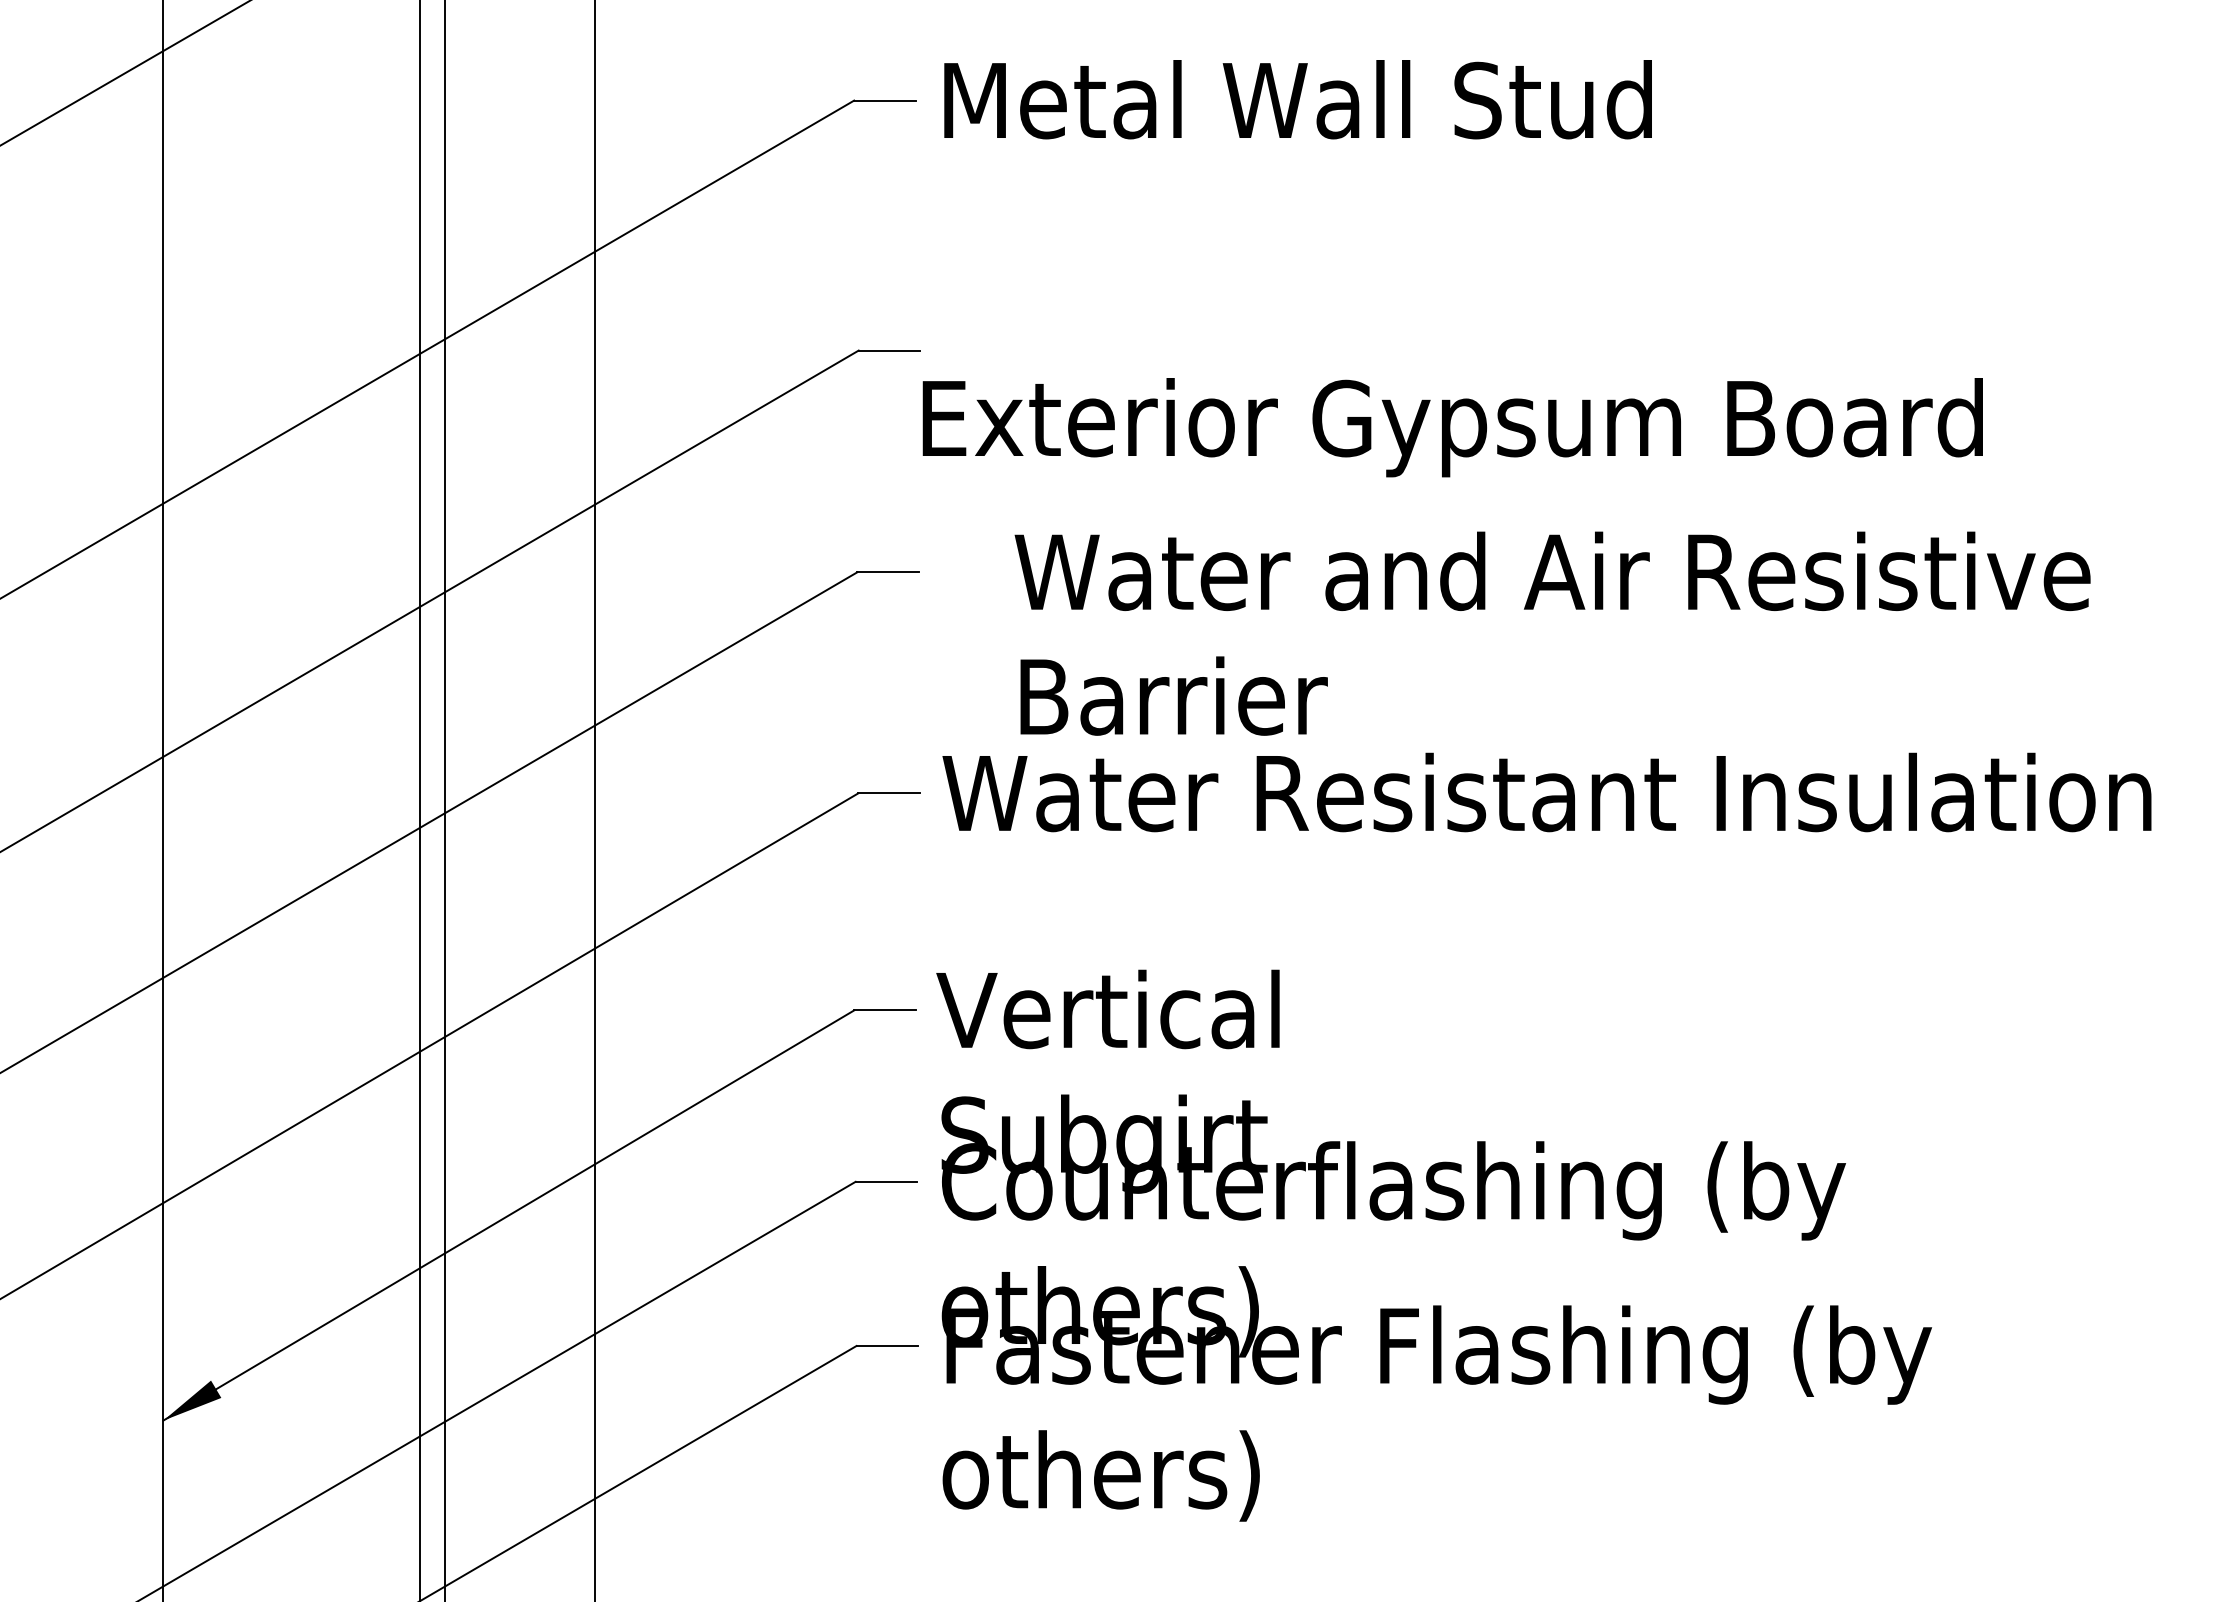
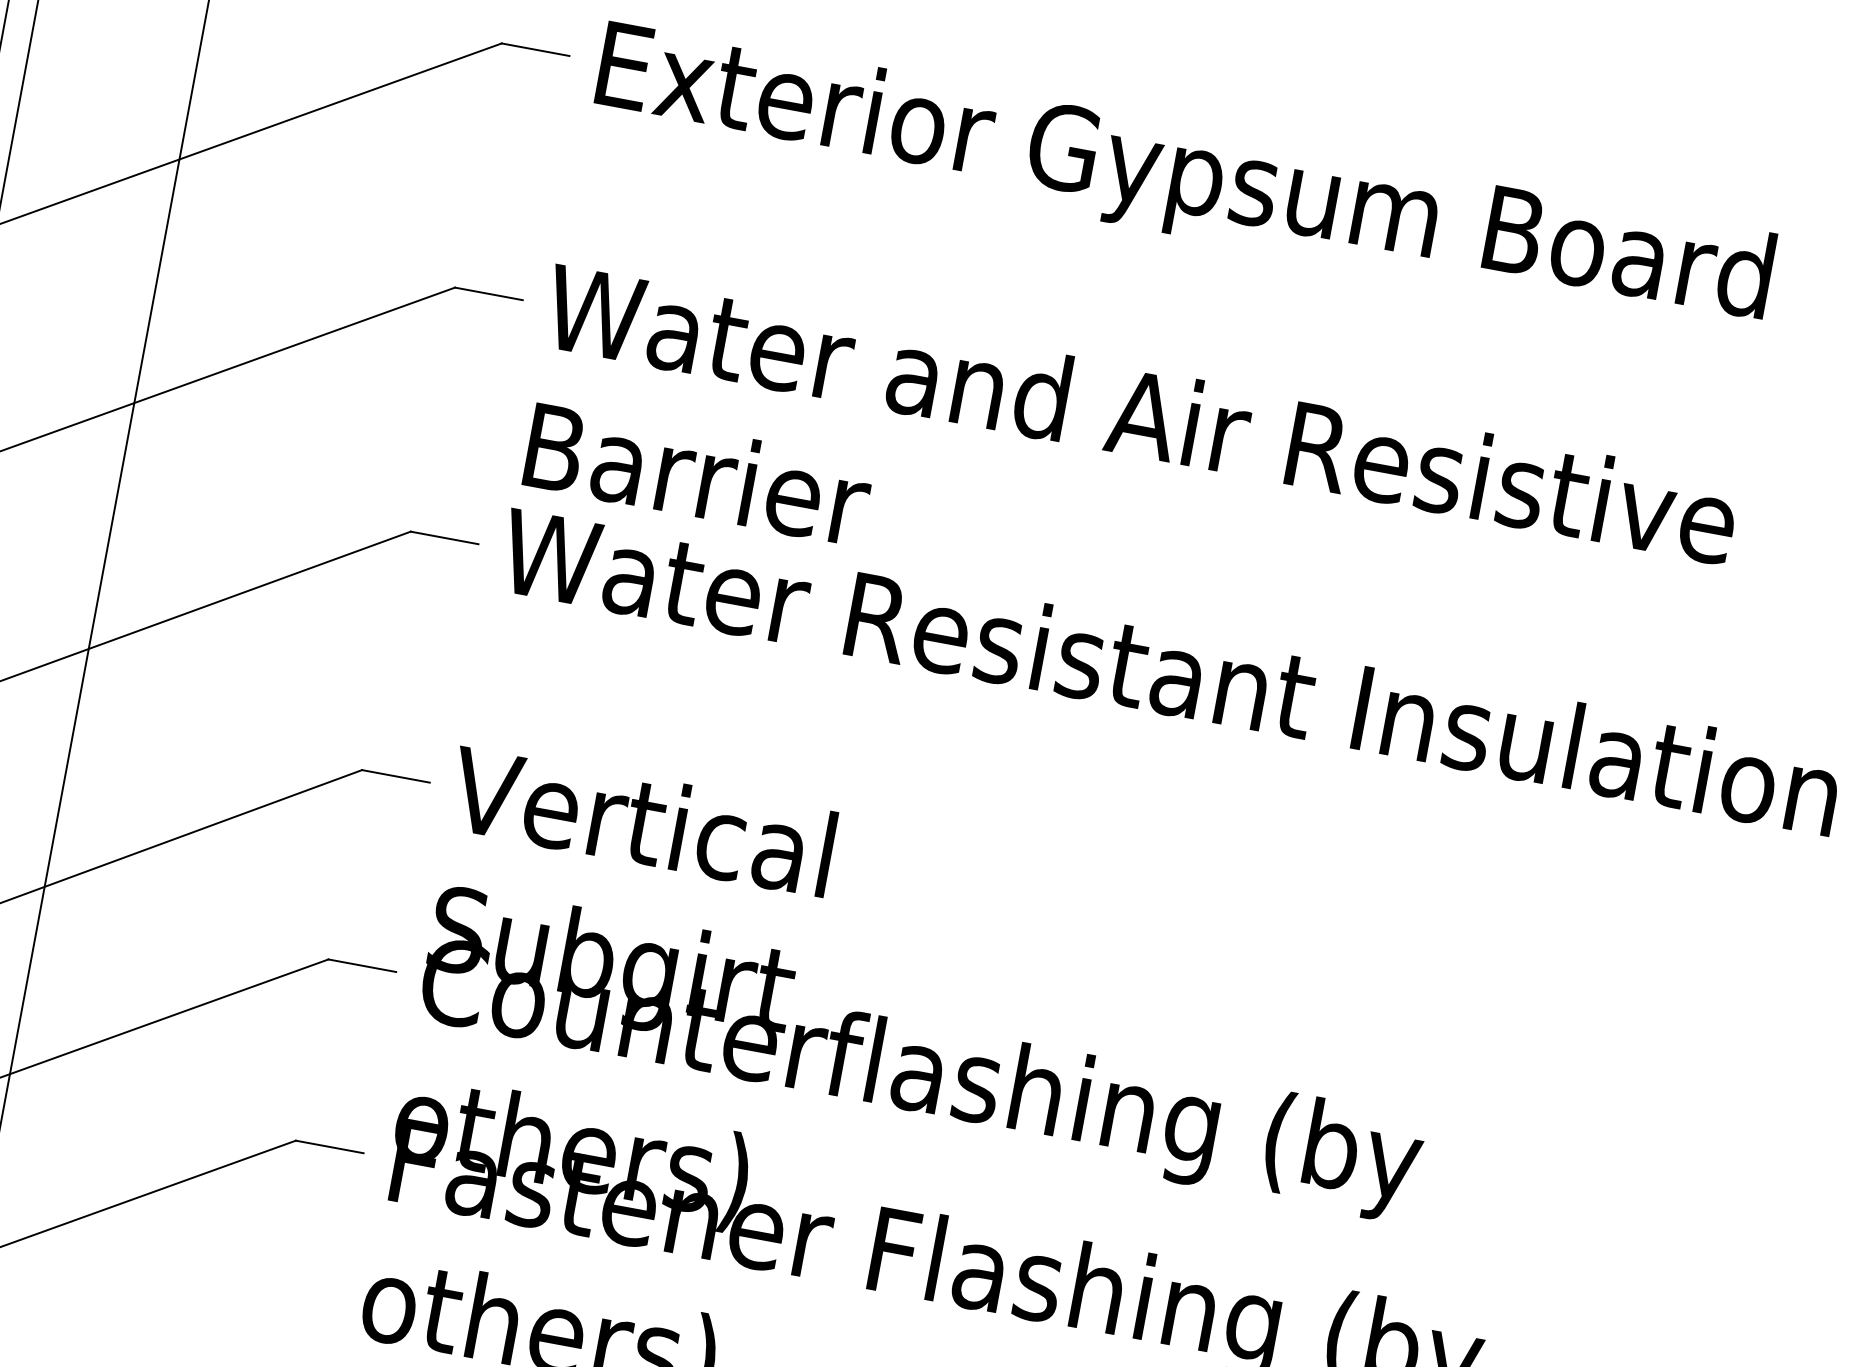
text: (1452, 427) -> (1183, 179), moved
text: (1552, 633) -> (1128, 482), moved

